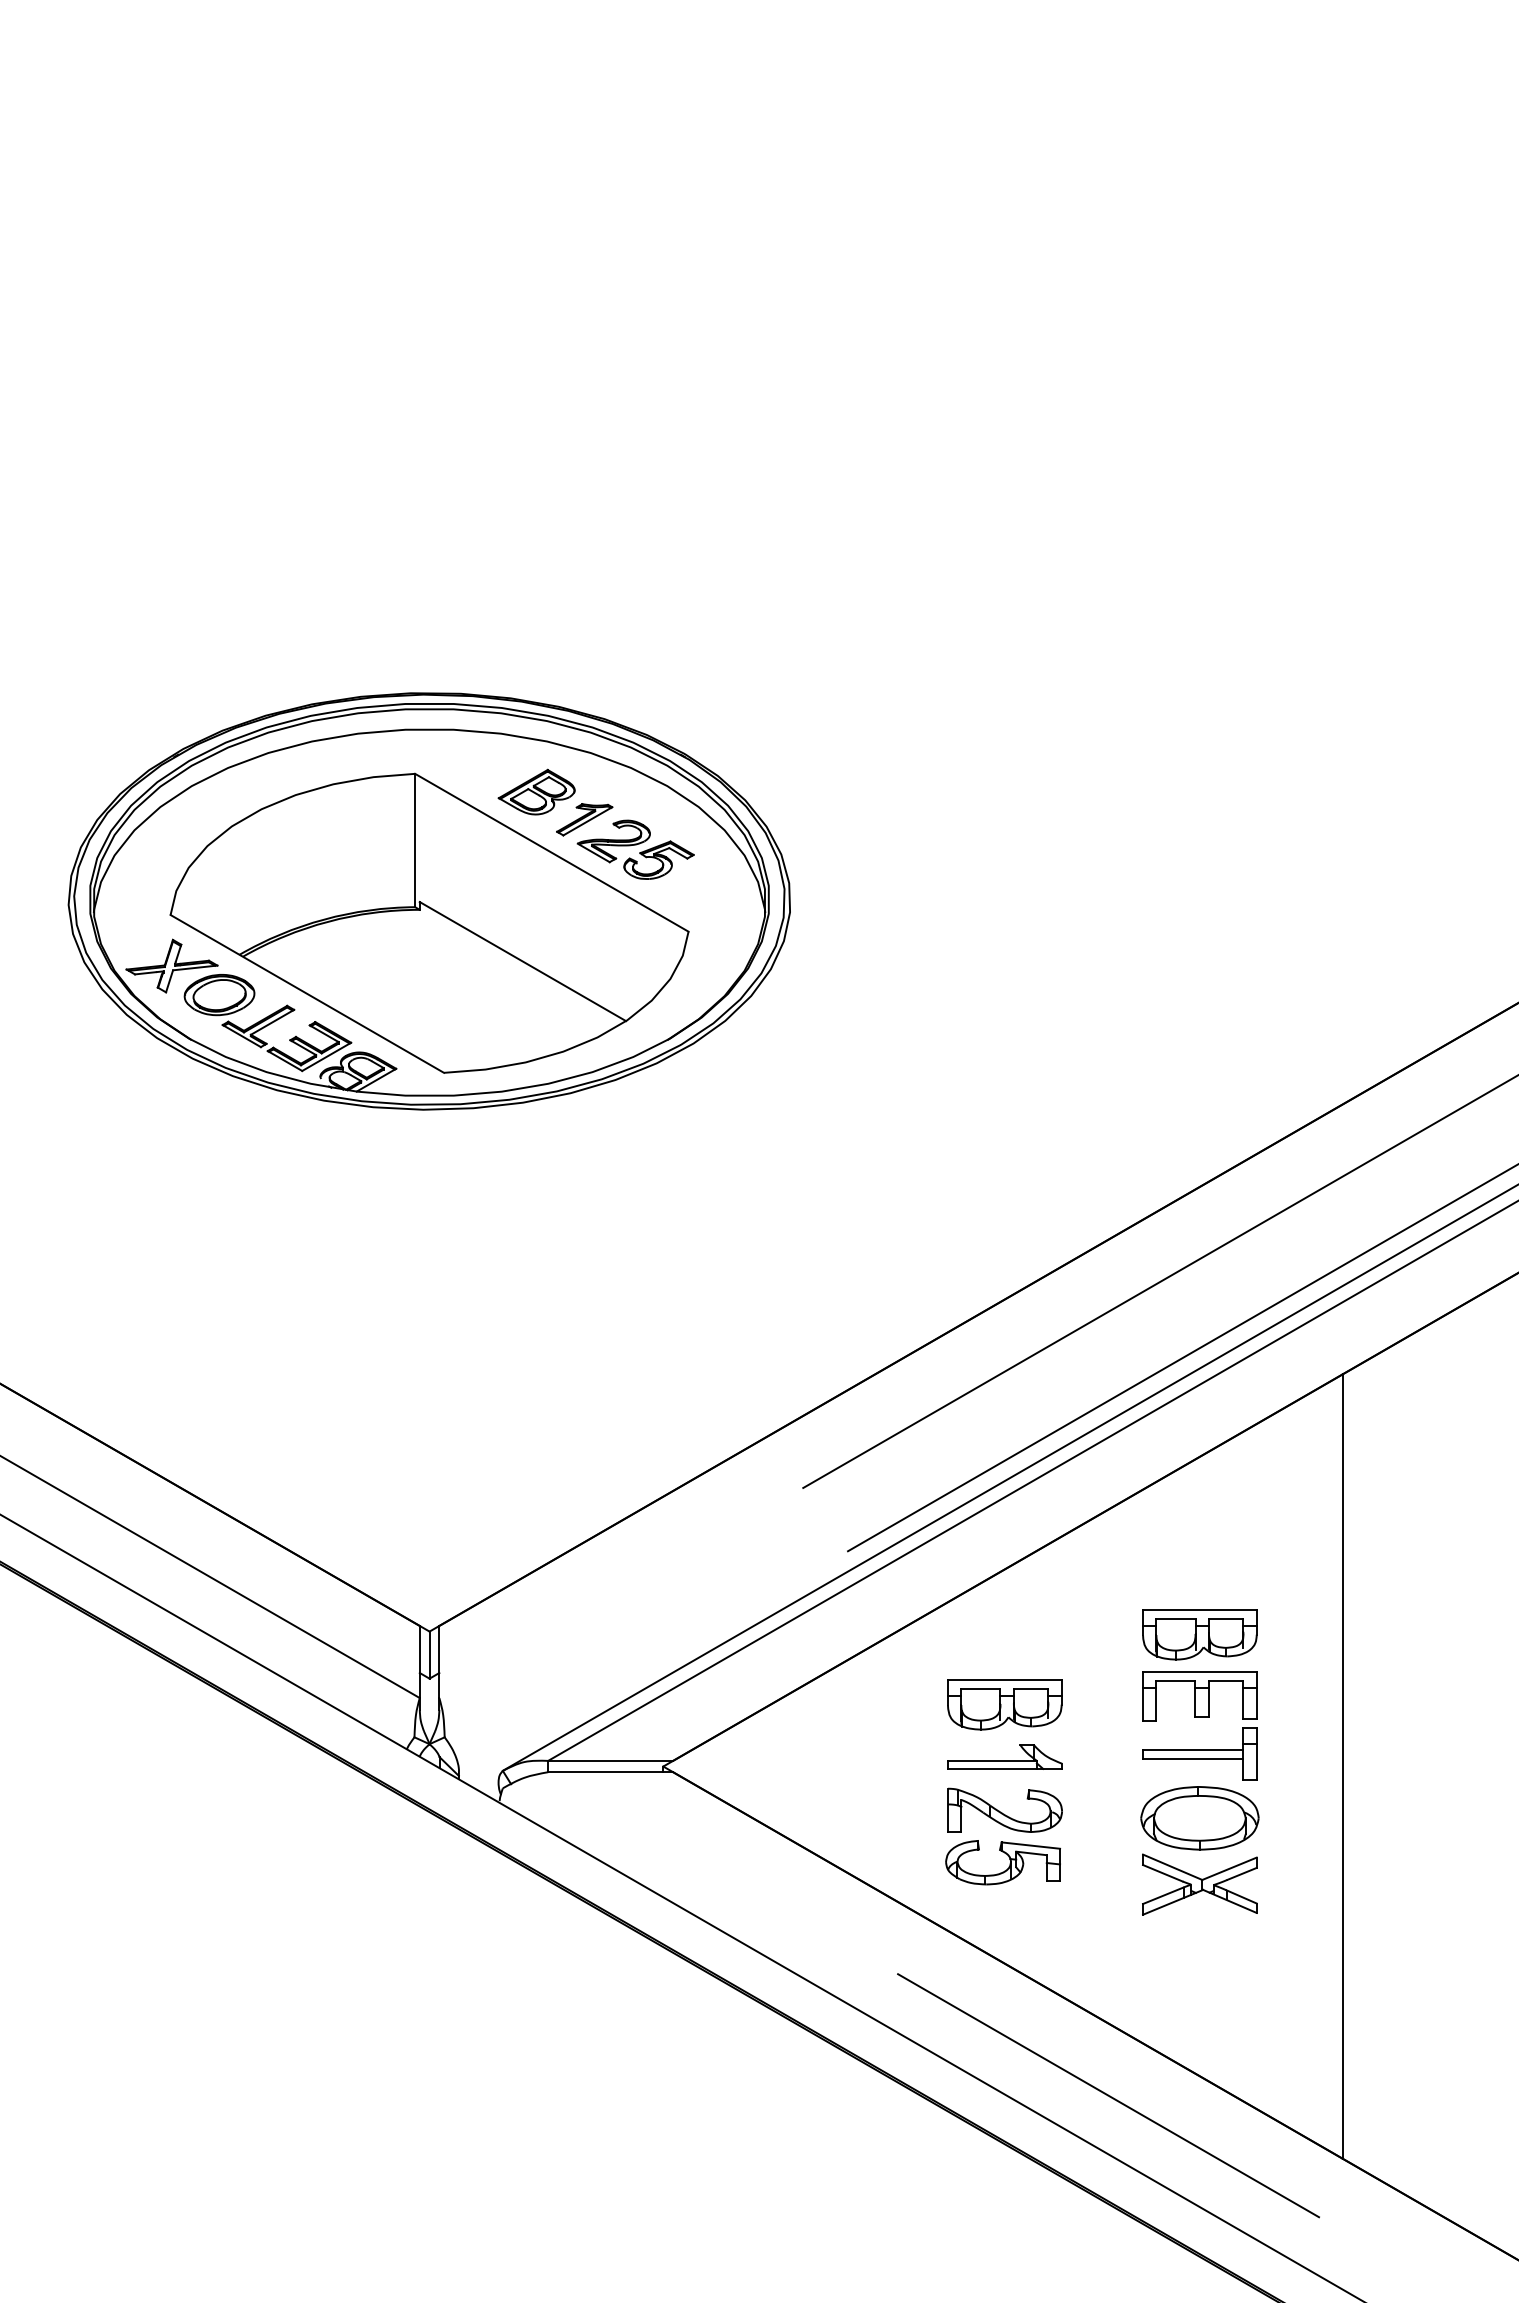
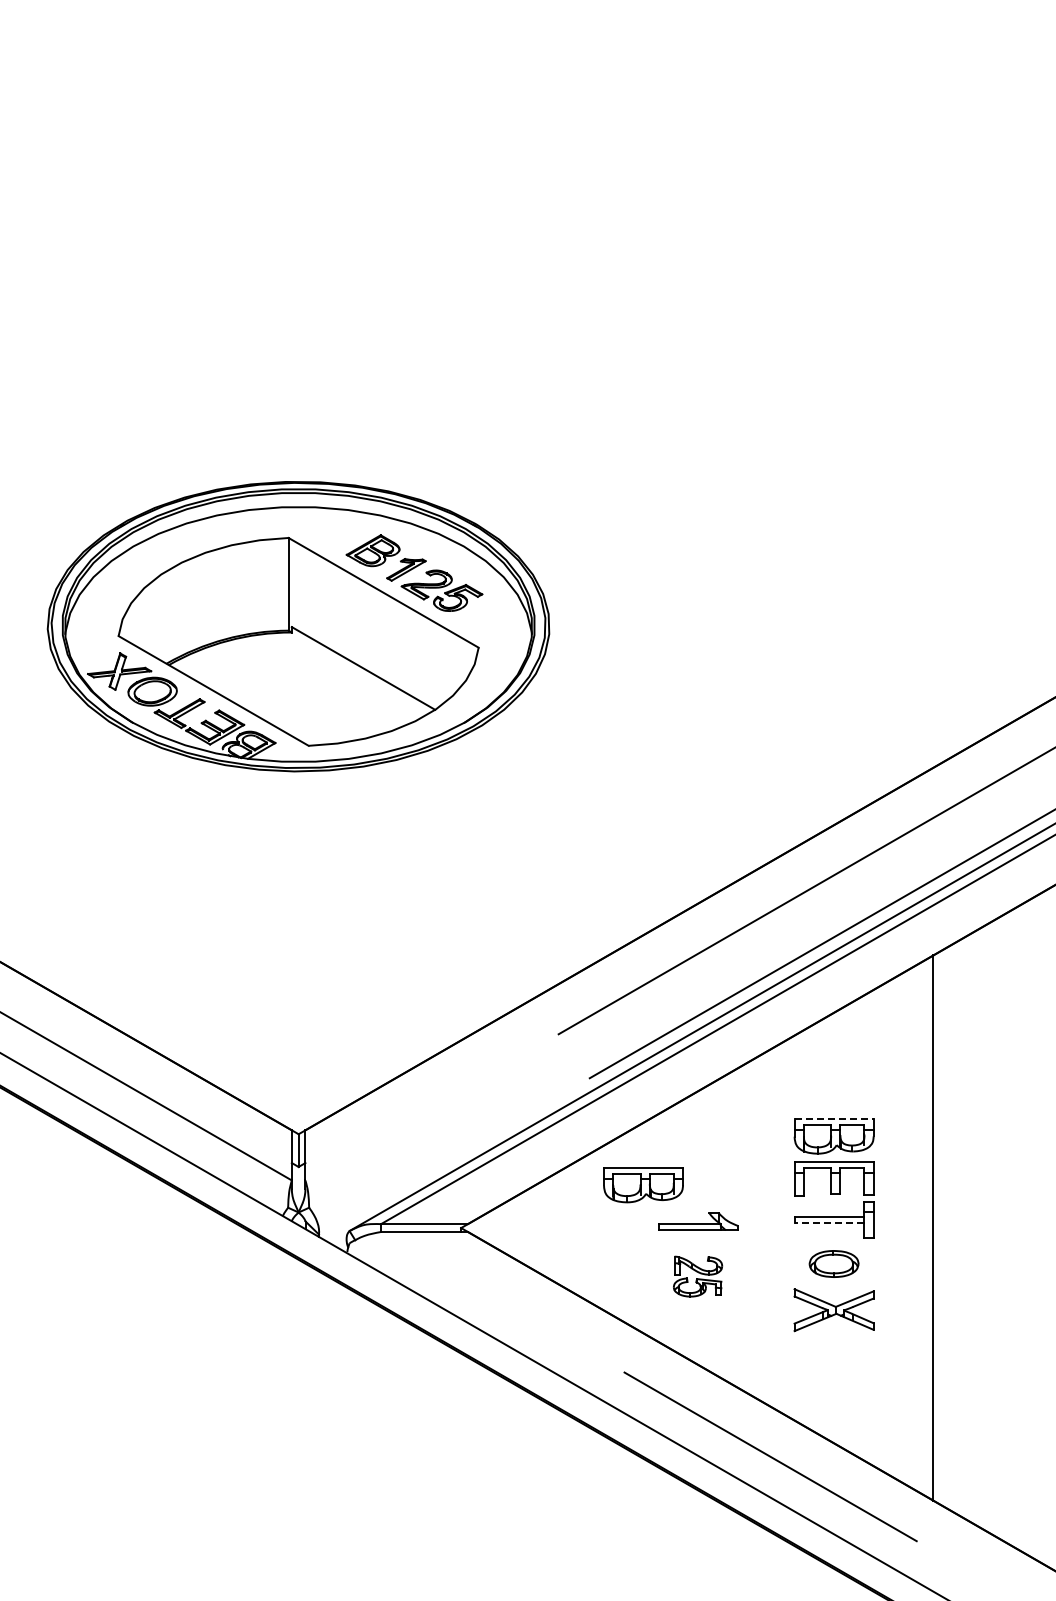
line: (1200, 1610) -> (834, 1119), solid -> dashed
part: (1004, 1705) -> (643, 1185), moved
line: (1193, 1758) -> (829, 1222), solid -> dashed
part: (1198, 1817) -> (833, 1263), size x0.6
part: (1003, 1836) -> (697, 1276), size x0.6

